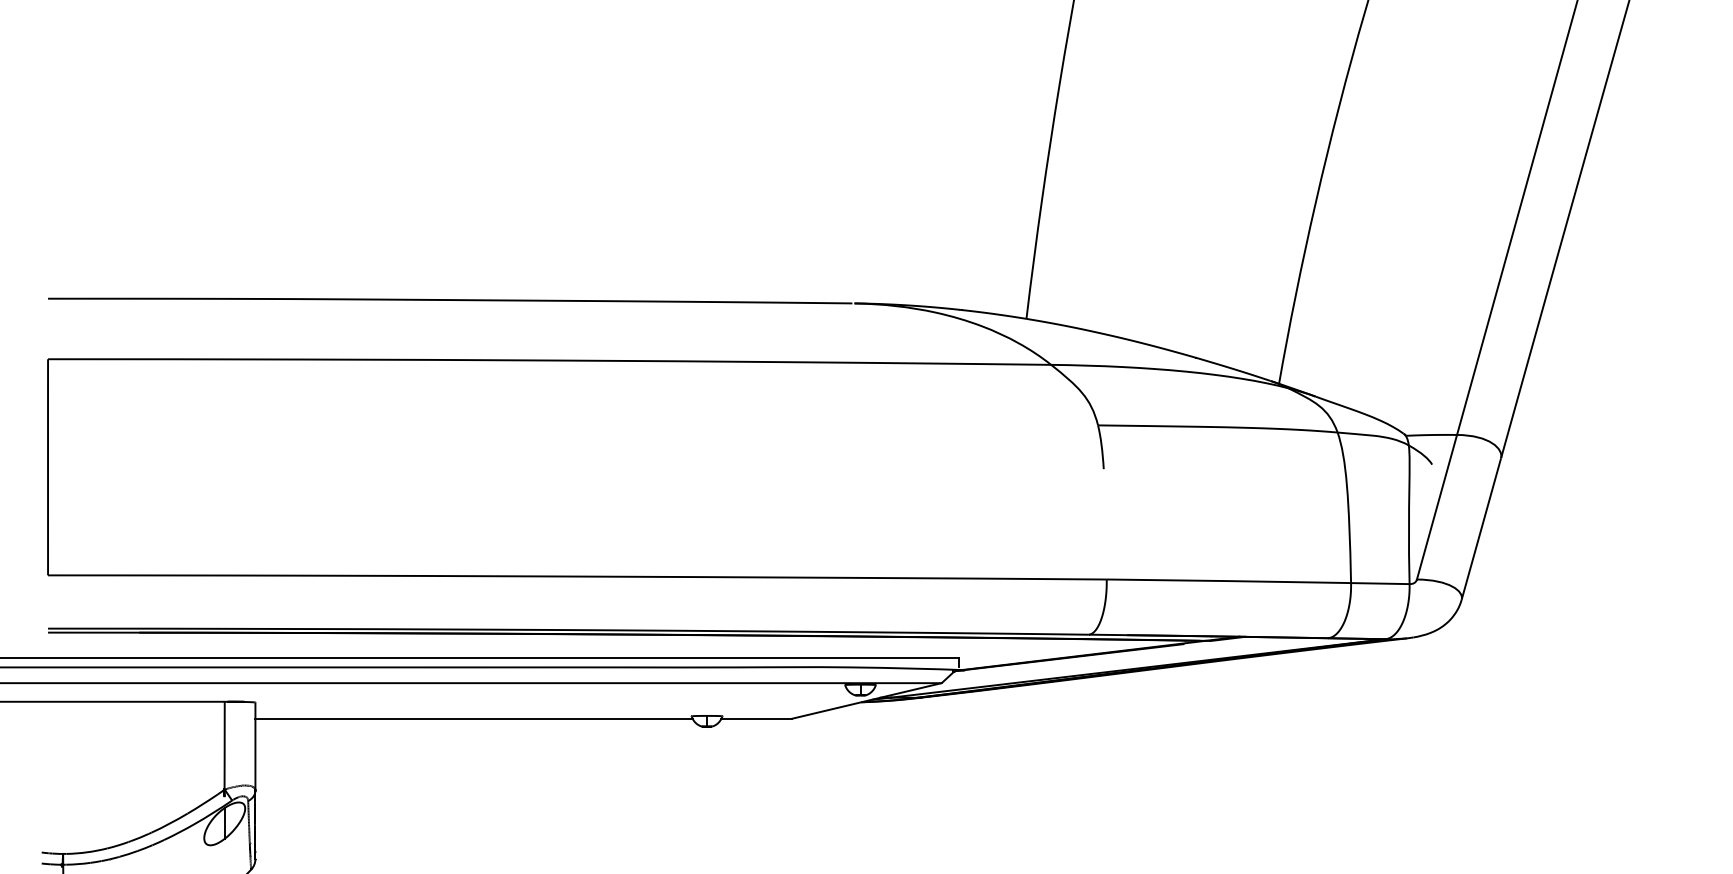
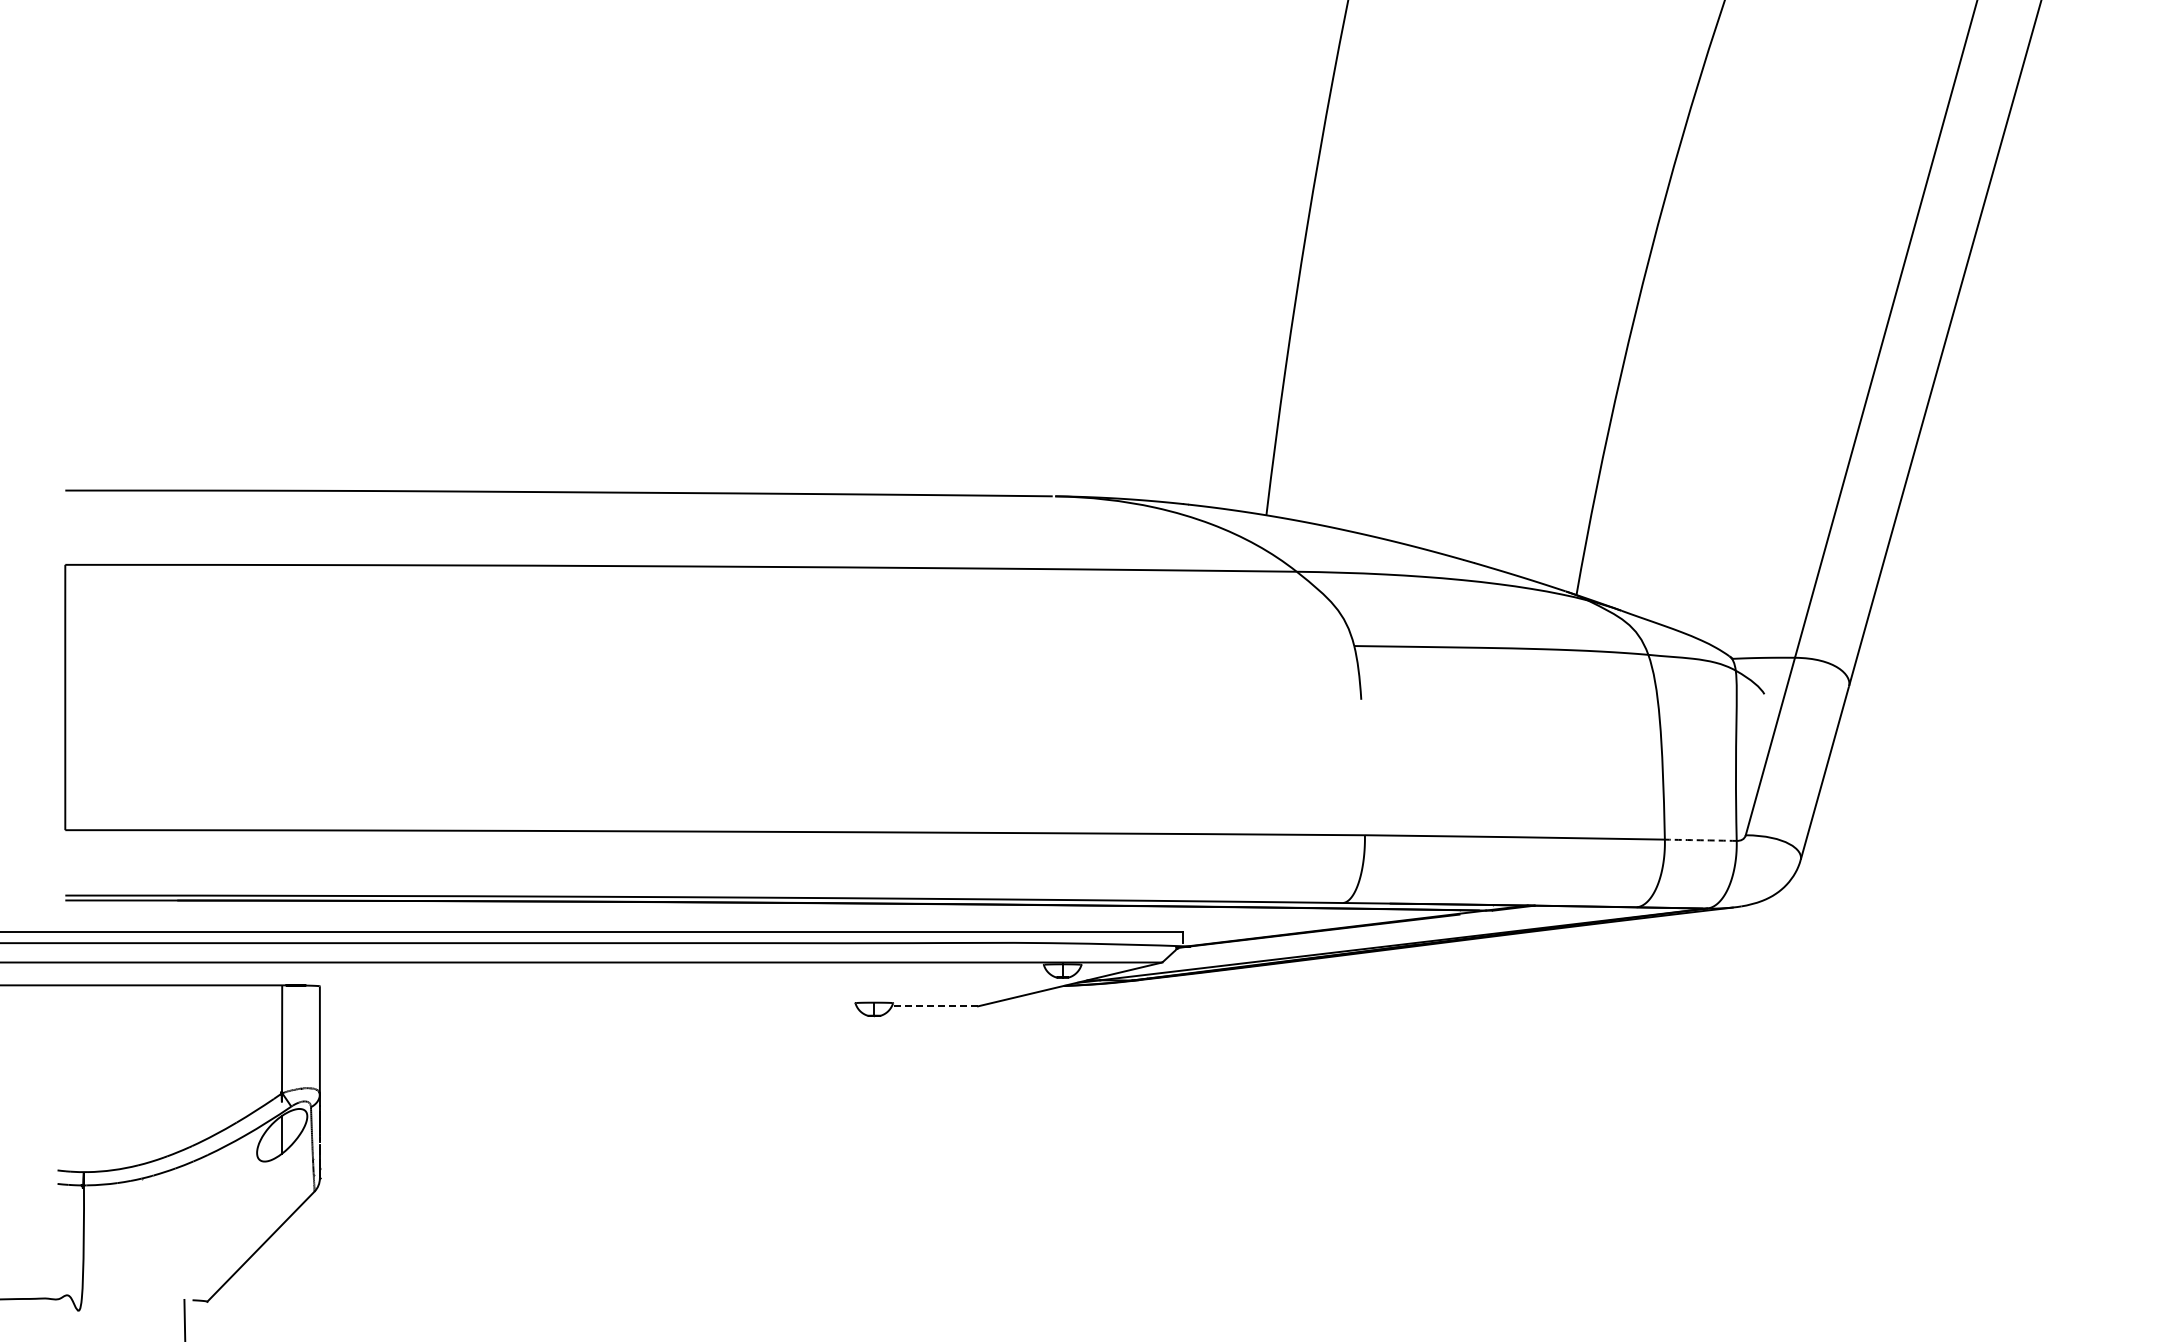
arc: (1380, 583) -> (1700, 840), solid -> dashed
line: (473, 719) -> (587, 1006), removed
line: (756, 719) -> (934, 1006), solid -> dashed

